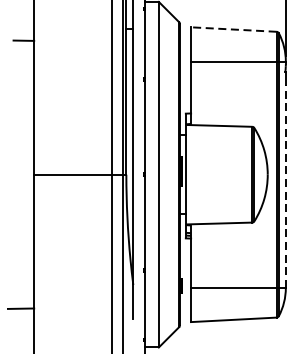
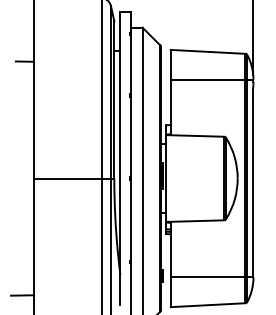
line: (233, 29) -> (207, 51), dashed -> solid
line: (285, 186) -> (253, 188), dashed -> solid

